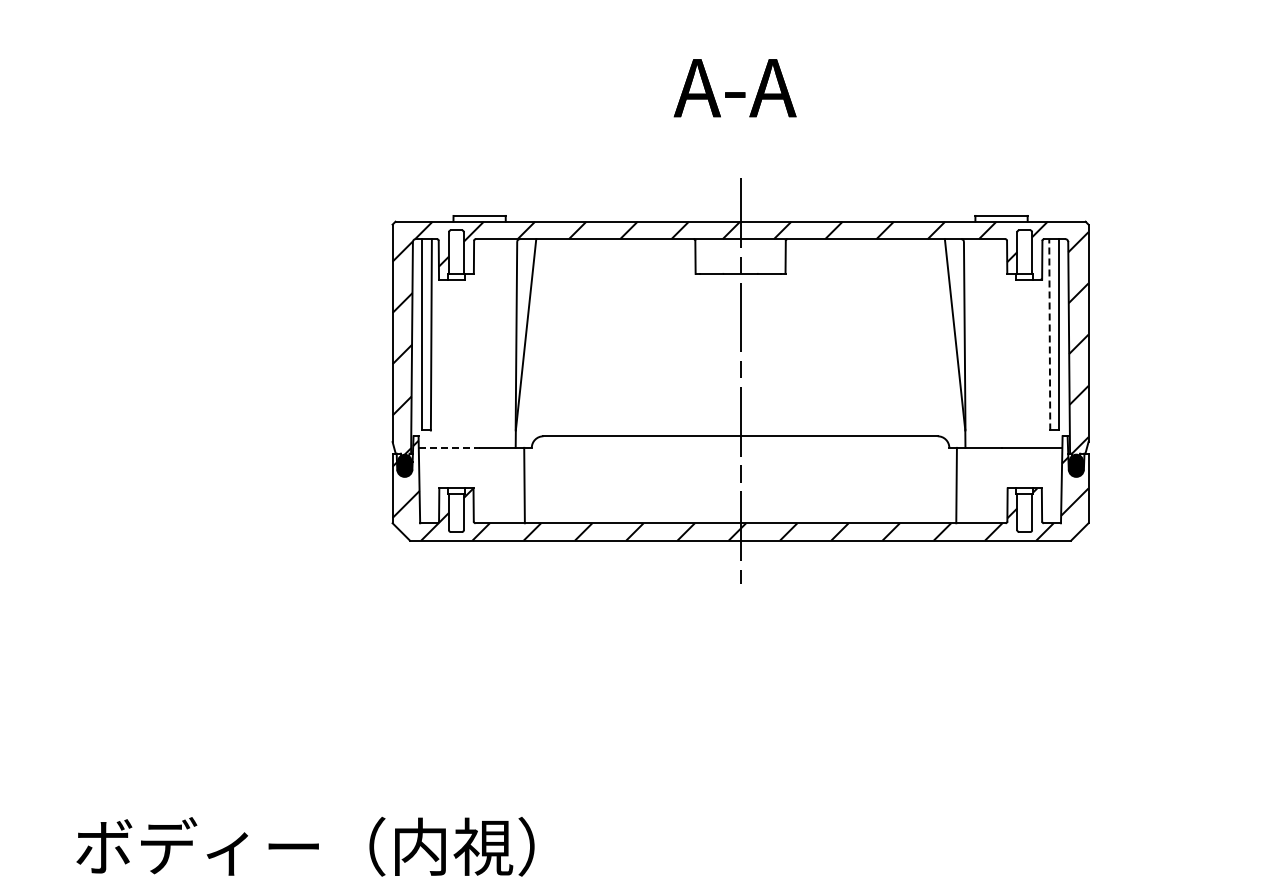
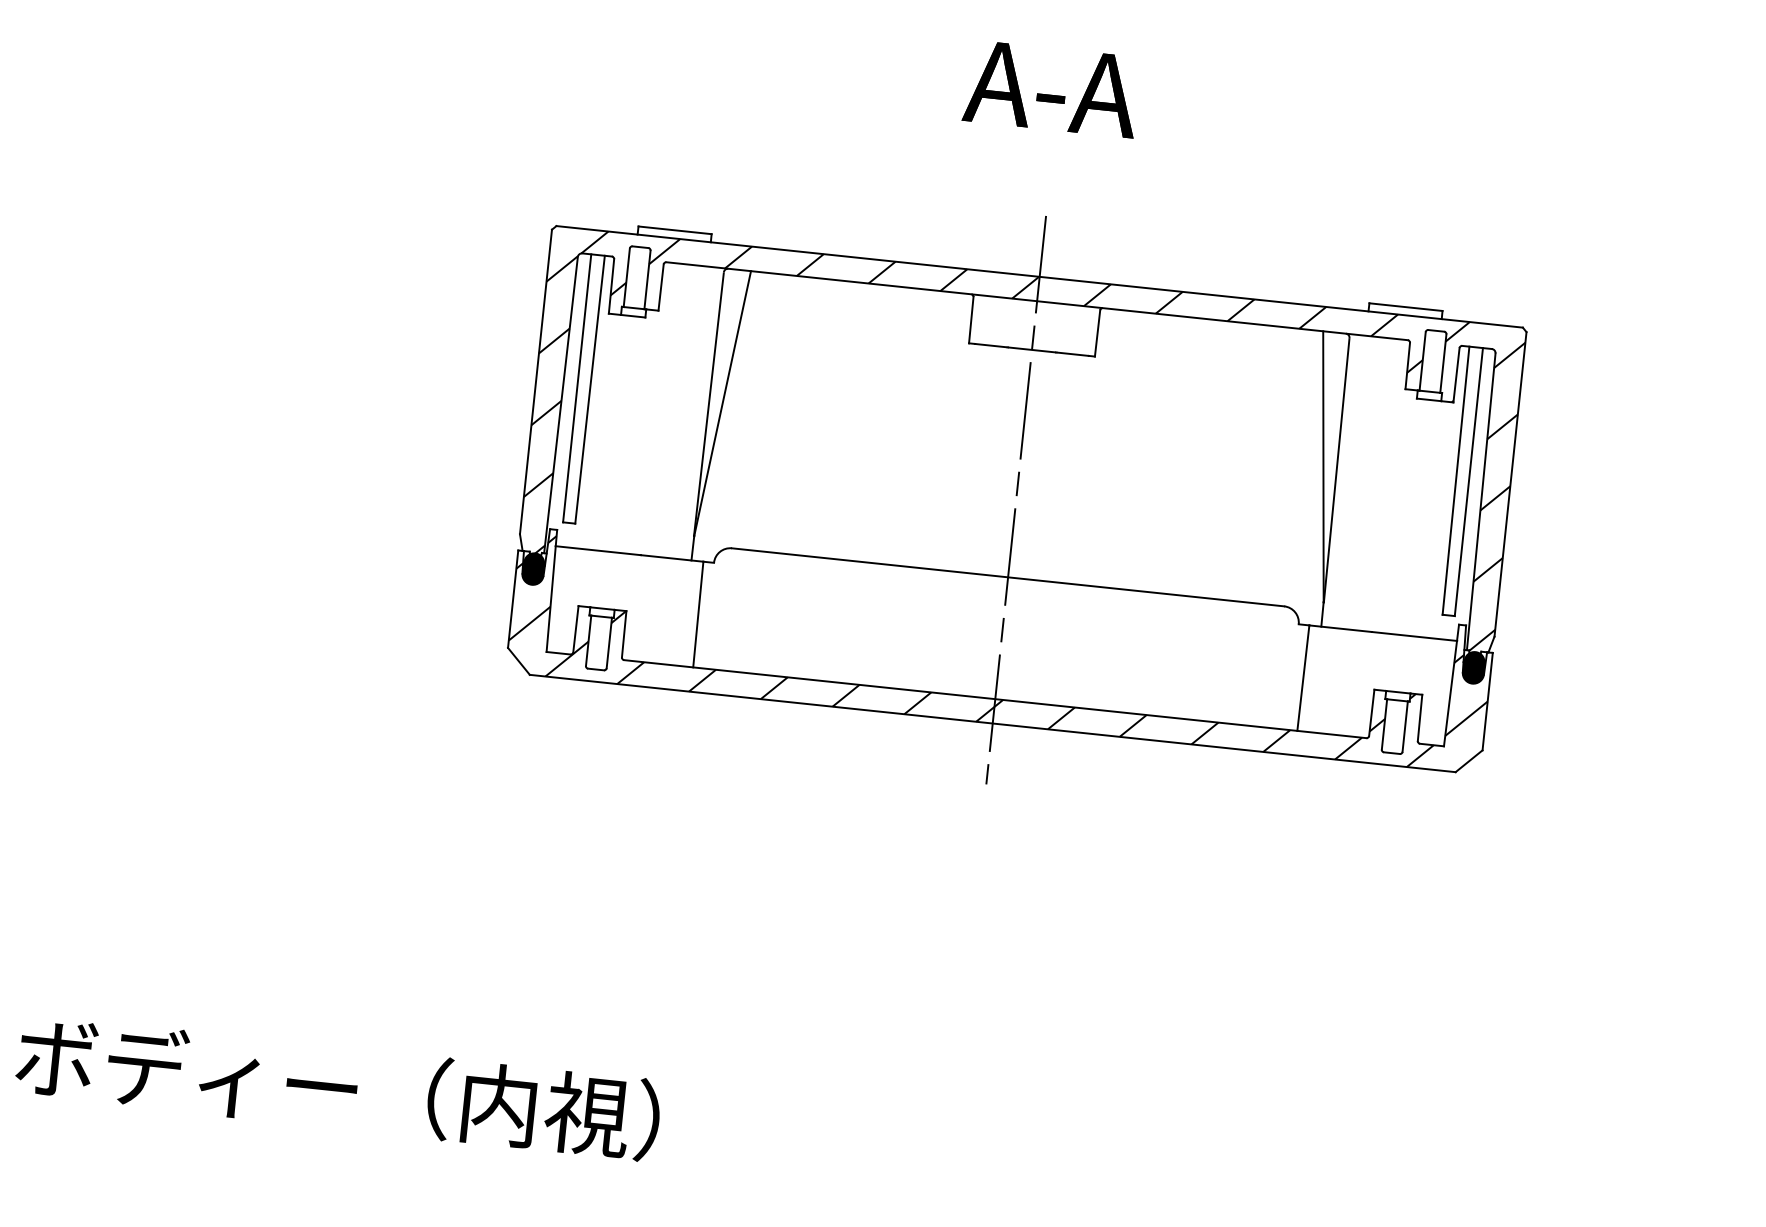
line: (1049, 334) -> (1455, 480), dashed -> solid
line: (449, 447) -> (598, 550), dashed -> solid

